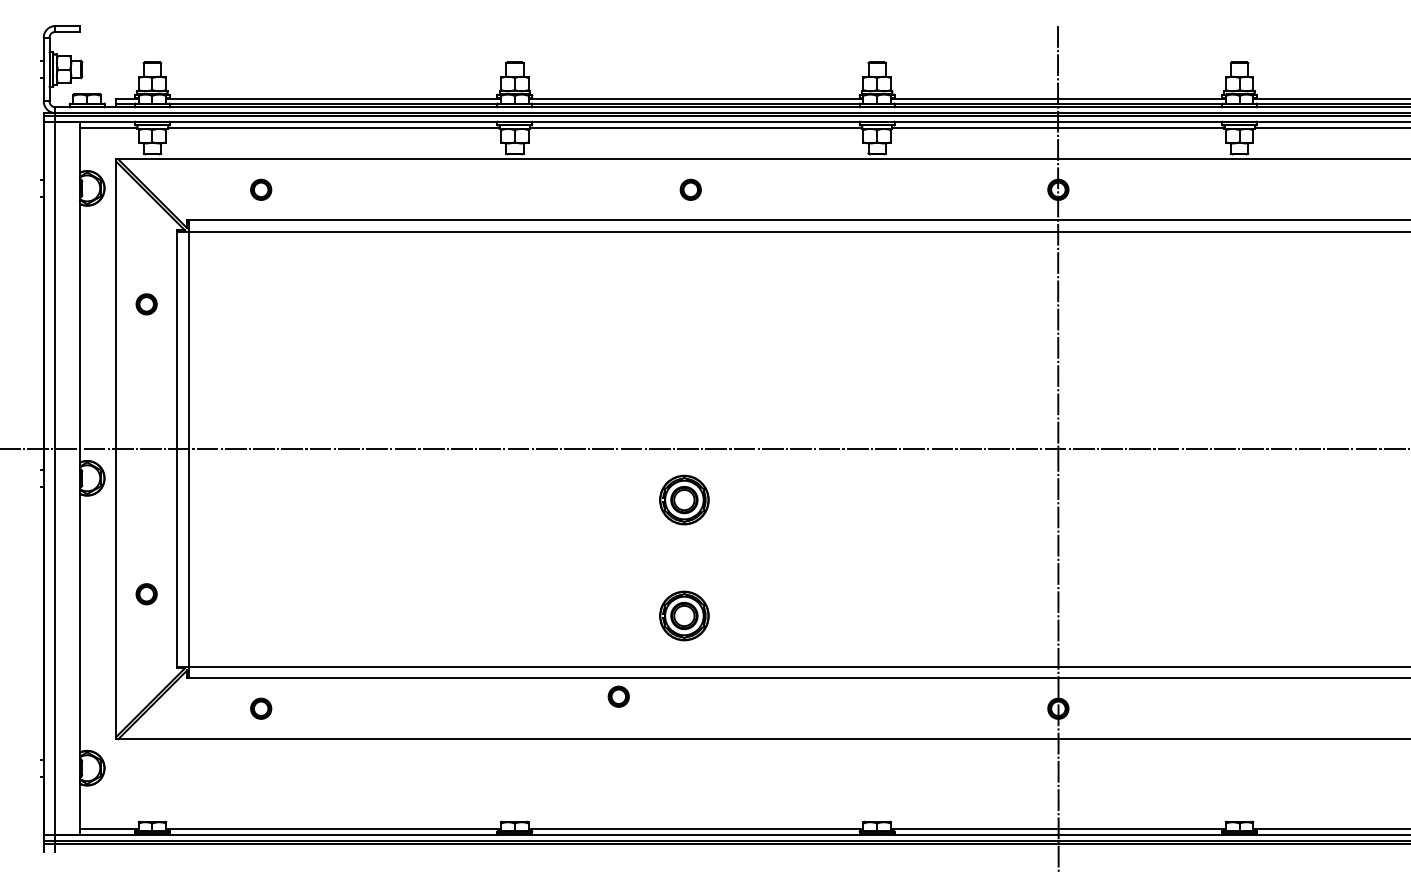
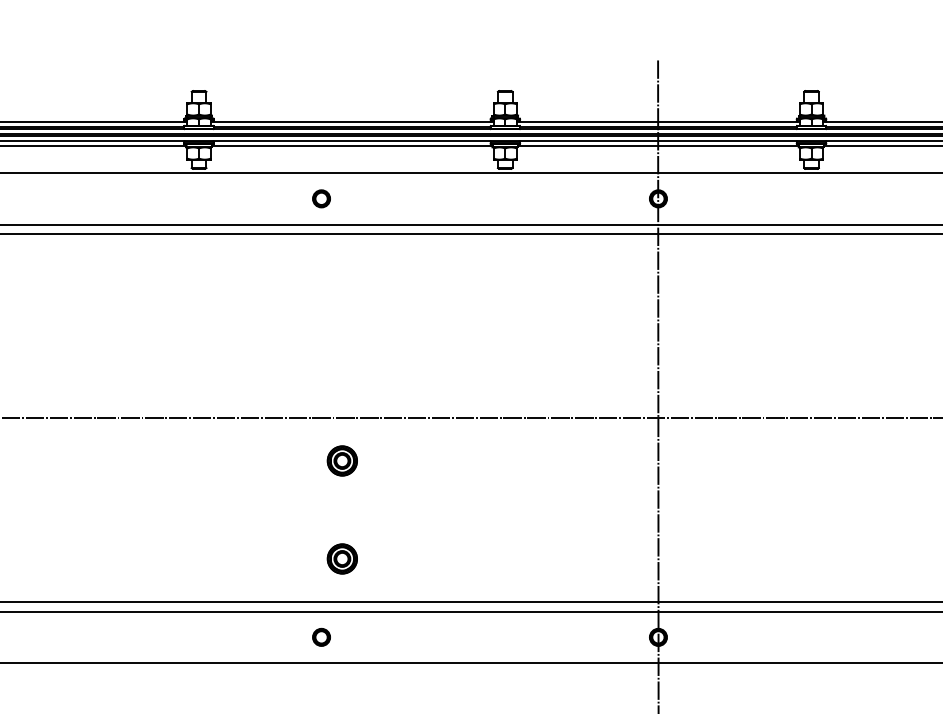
part: (690, 189) -> (321, 198), moved
part: (684, 499) -> (342, 460), size x0.71
part: (684, 615) -> (342, 558), size x0.71
part: (618, 696) -> (321, 637), moved

